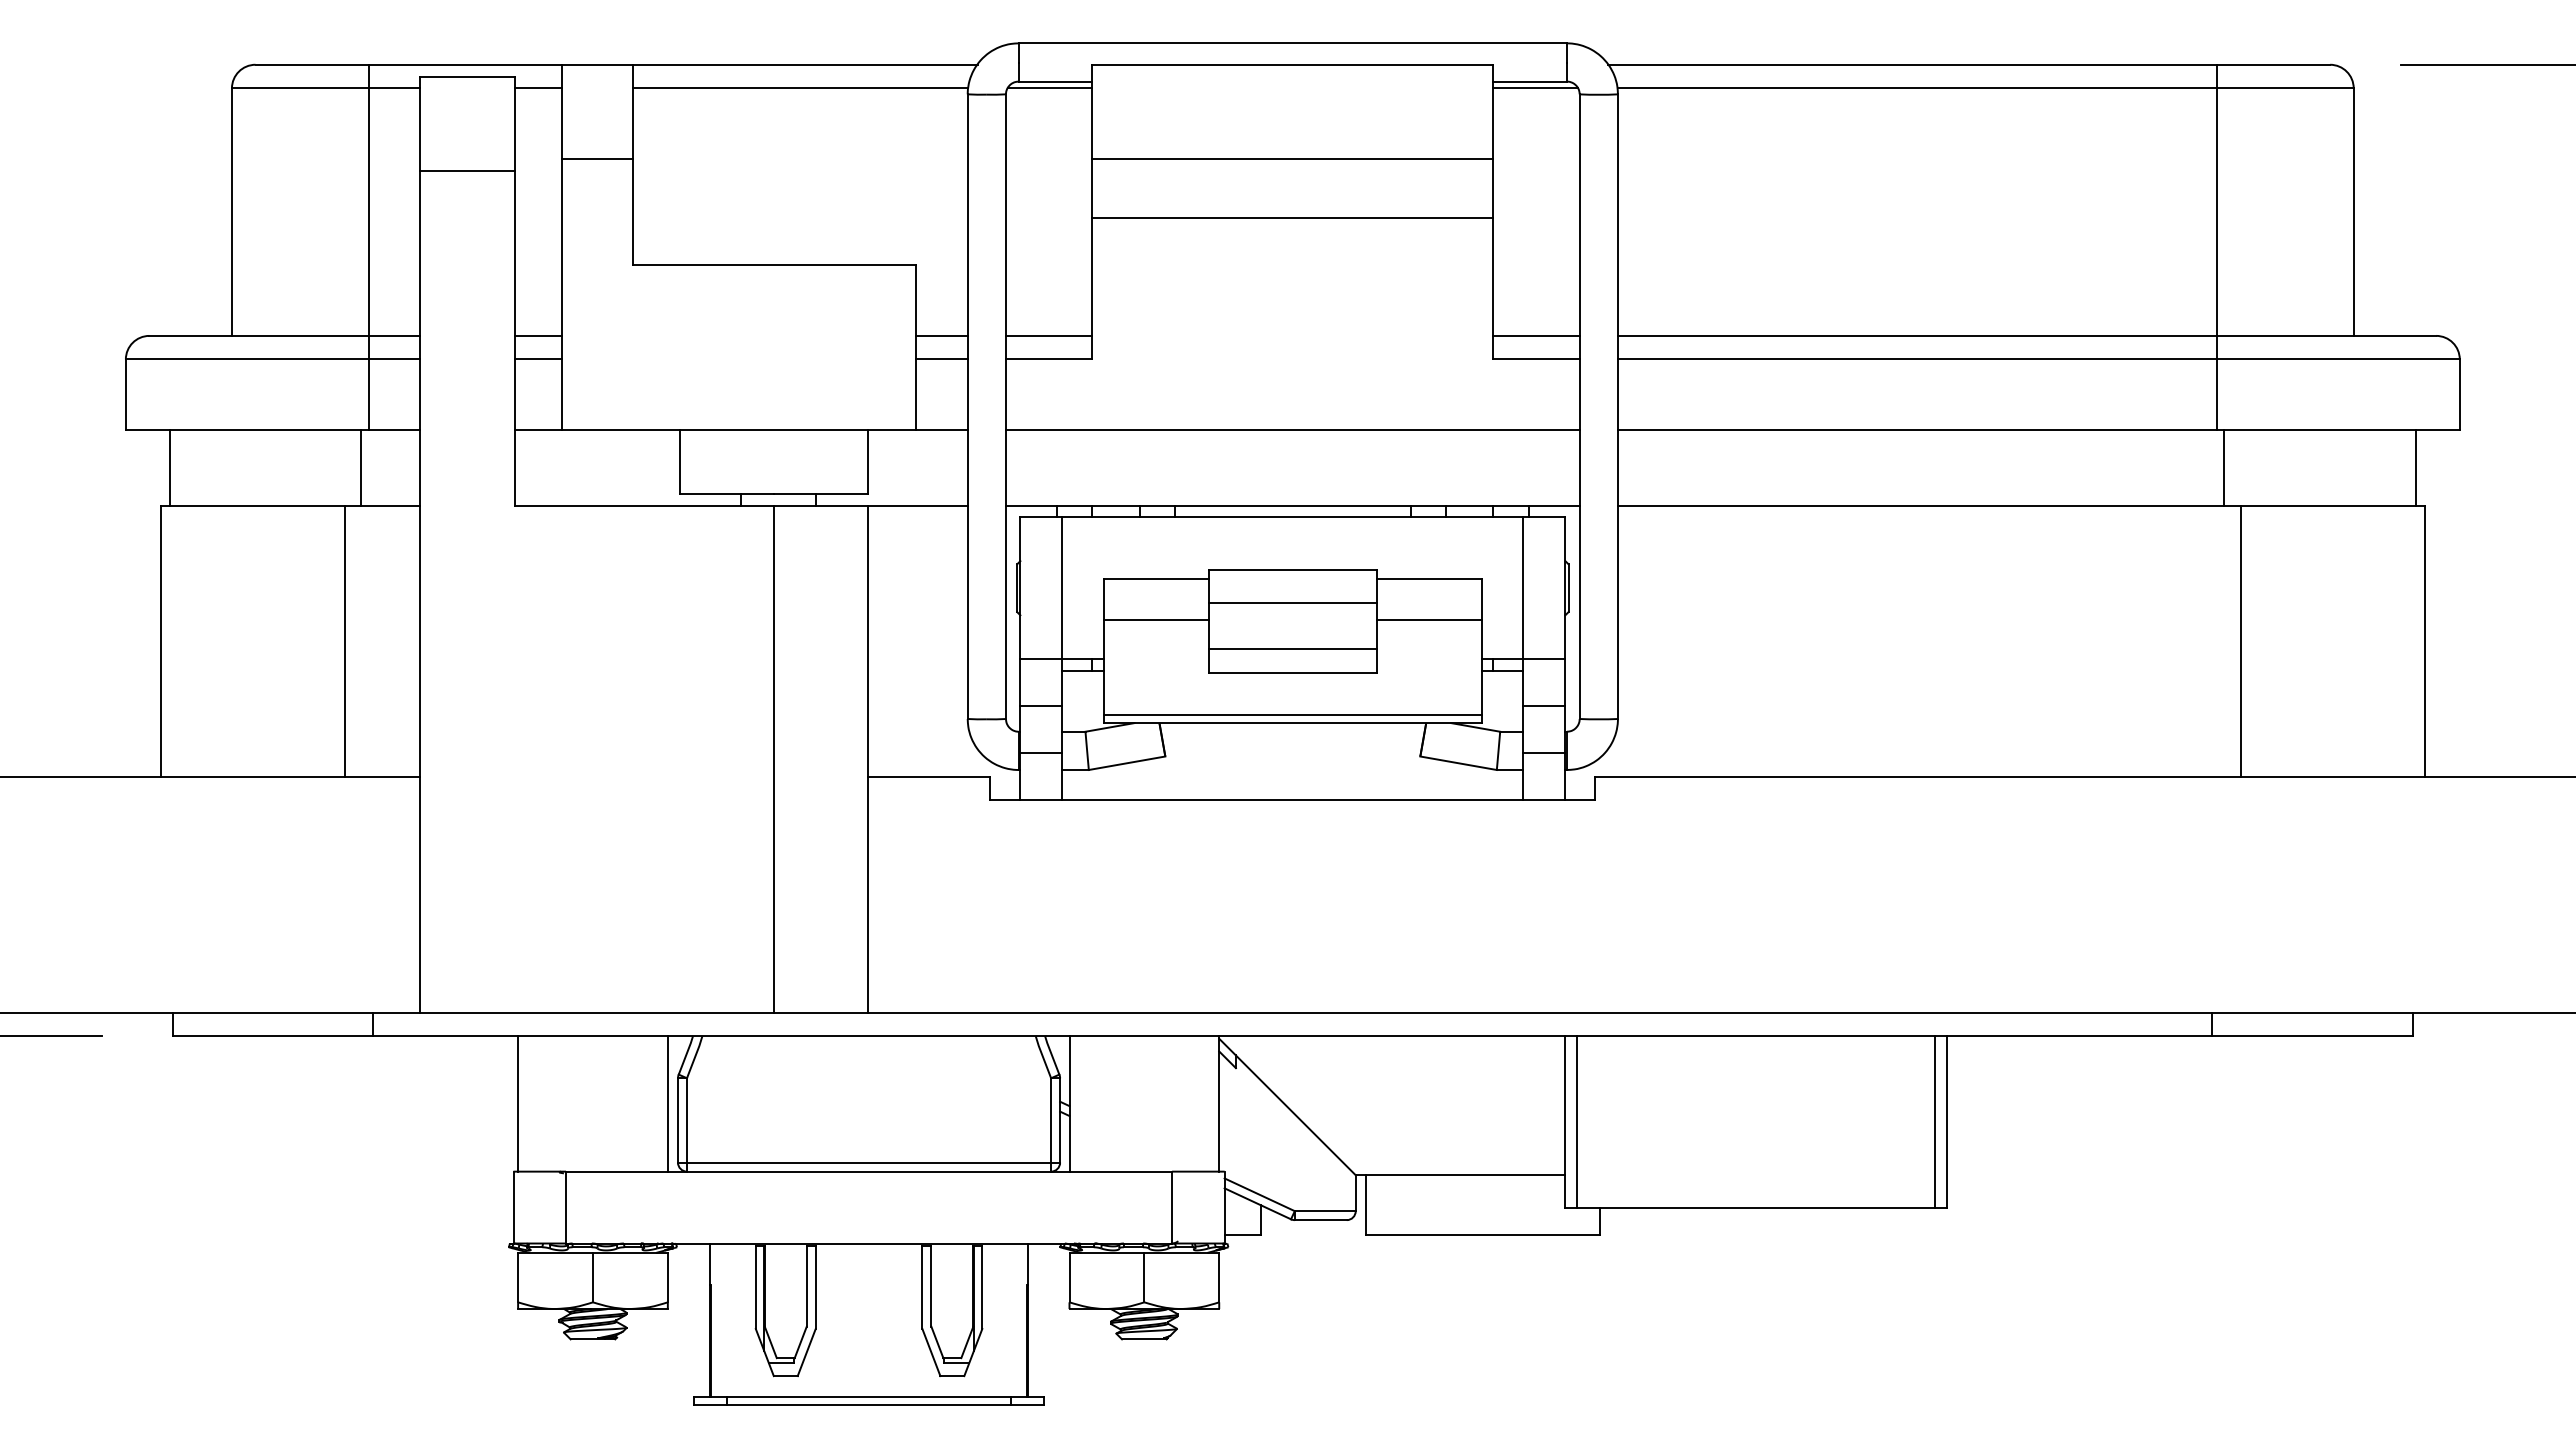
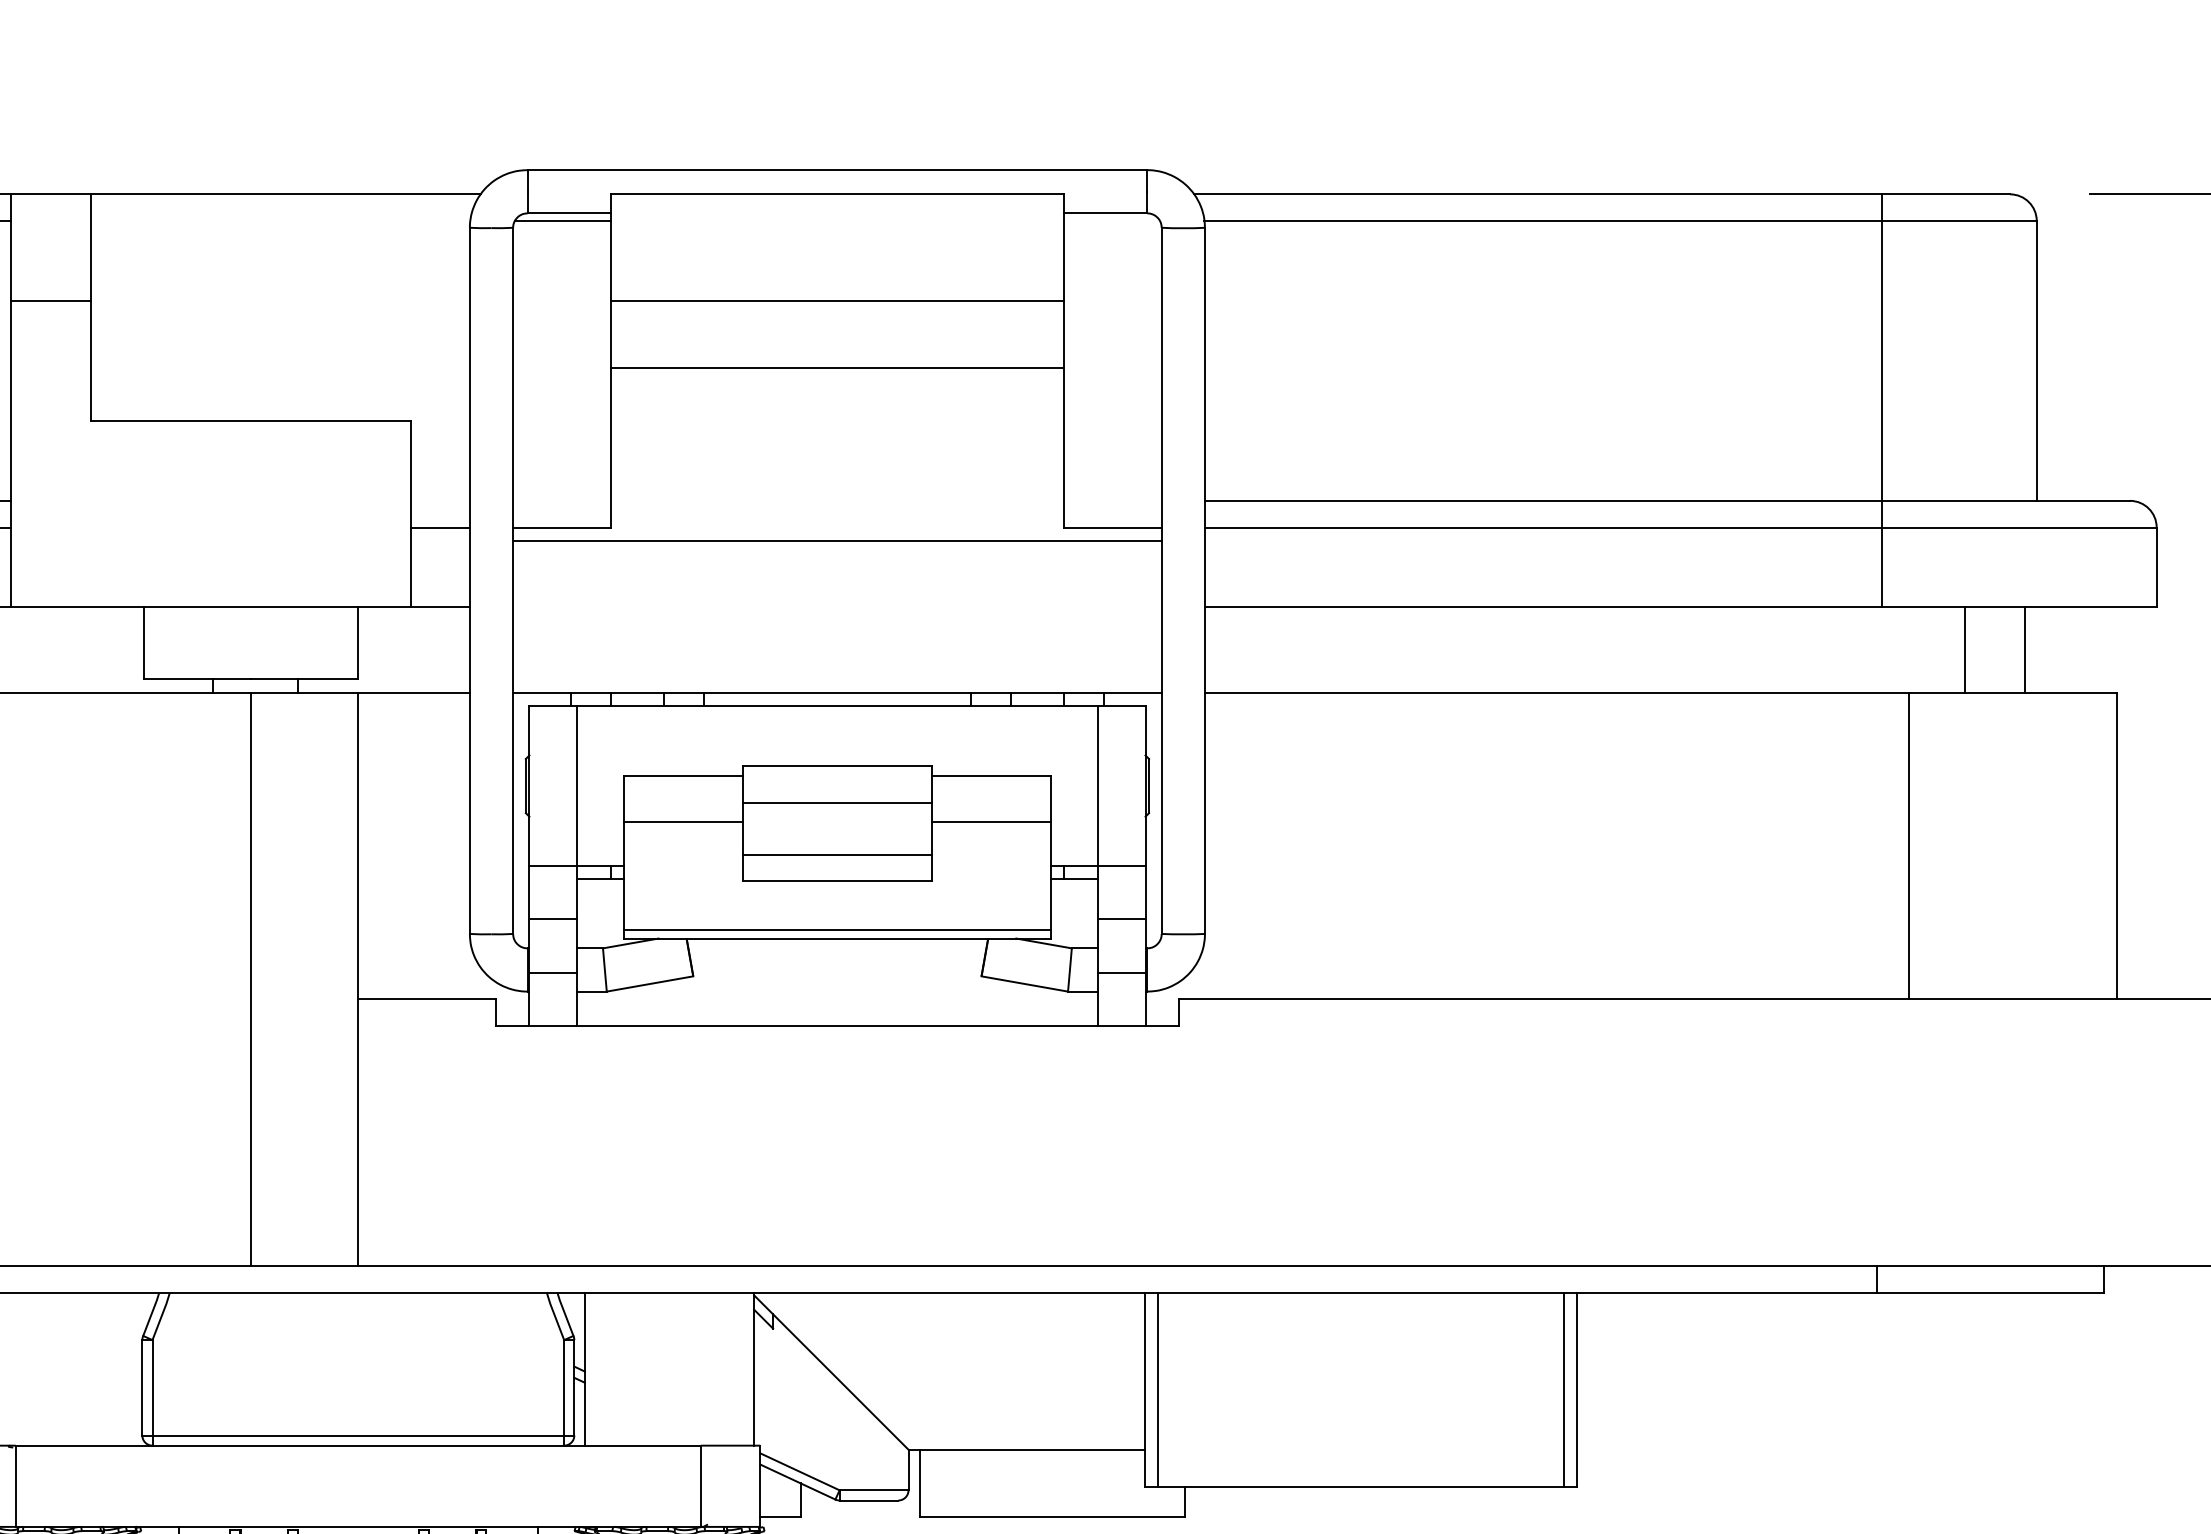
line: (800, 88) -> (280, 221), removed
line: (1535, 88) -> (1111, 221), removed
line: (941, 335) -> (440, 500), removed
line: (1048, 335) -> (561, 500), removed
line: (1536, 335) -> (1112, 500), removed
line: (1292, 430) -> (837, 541), moved
line: (2224, 467) -> (1965, 649), moved
line: (2415, 467) -> (2025, 649), moved
line: (667, 1103) -> (130, 1368), removed

